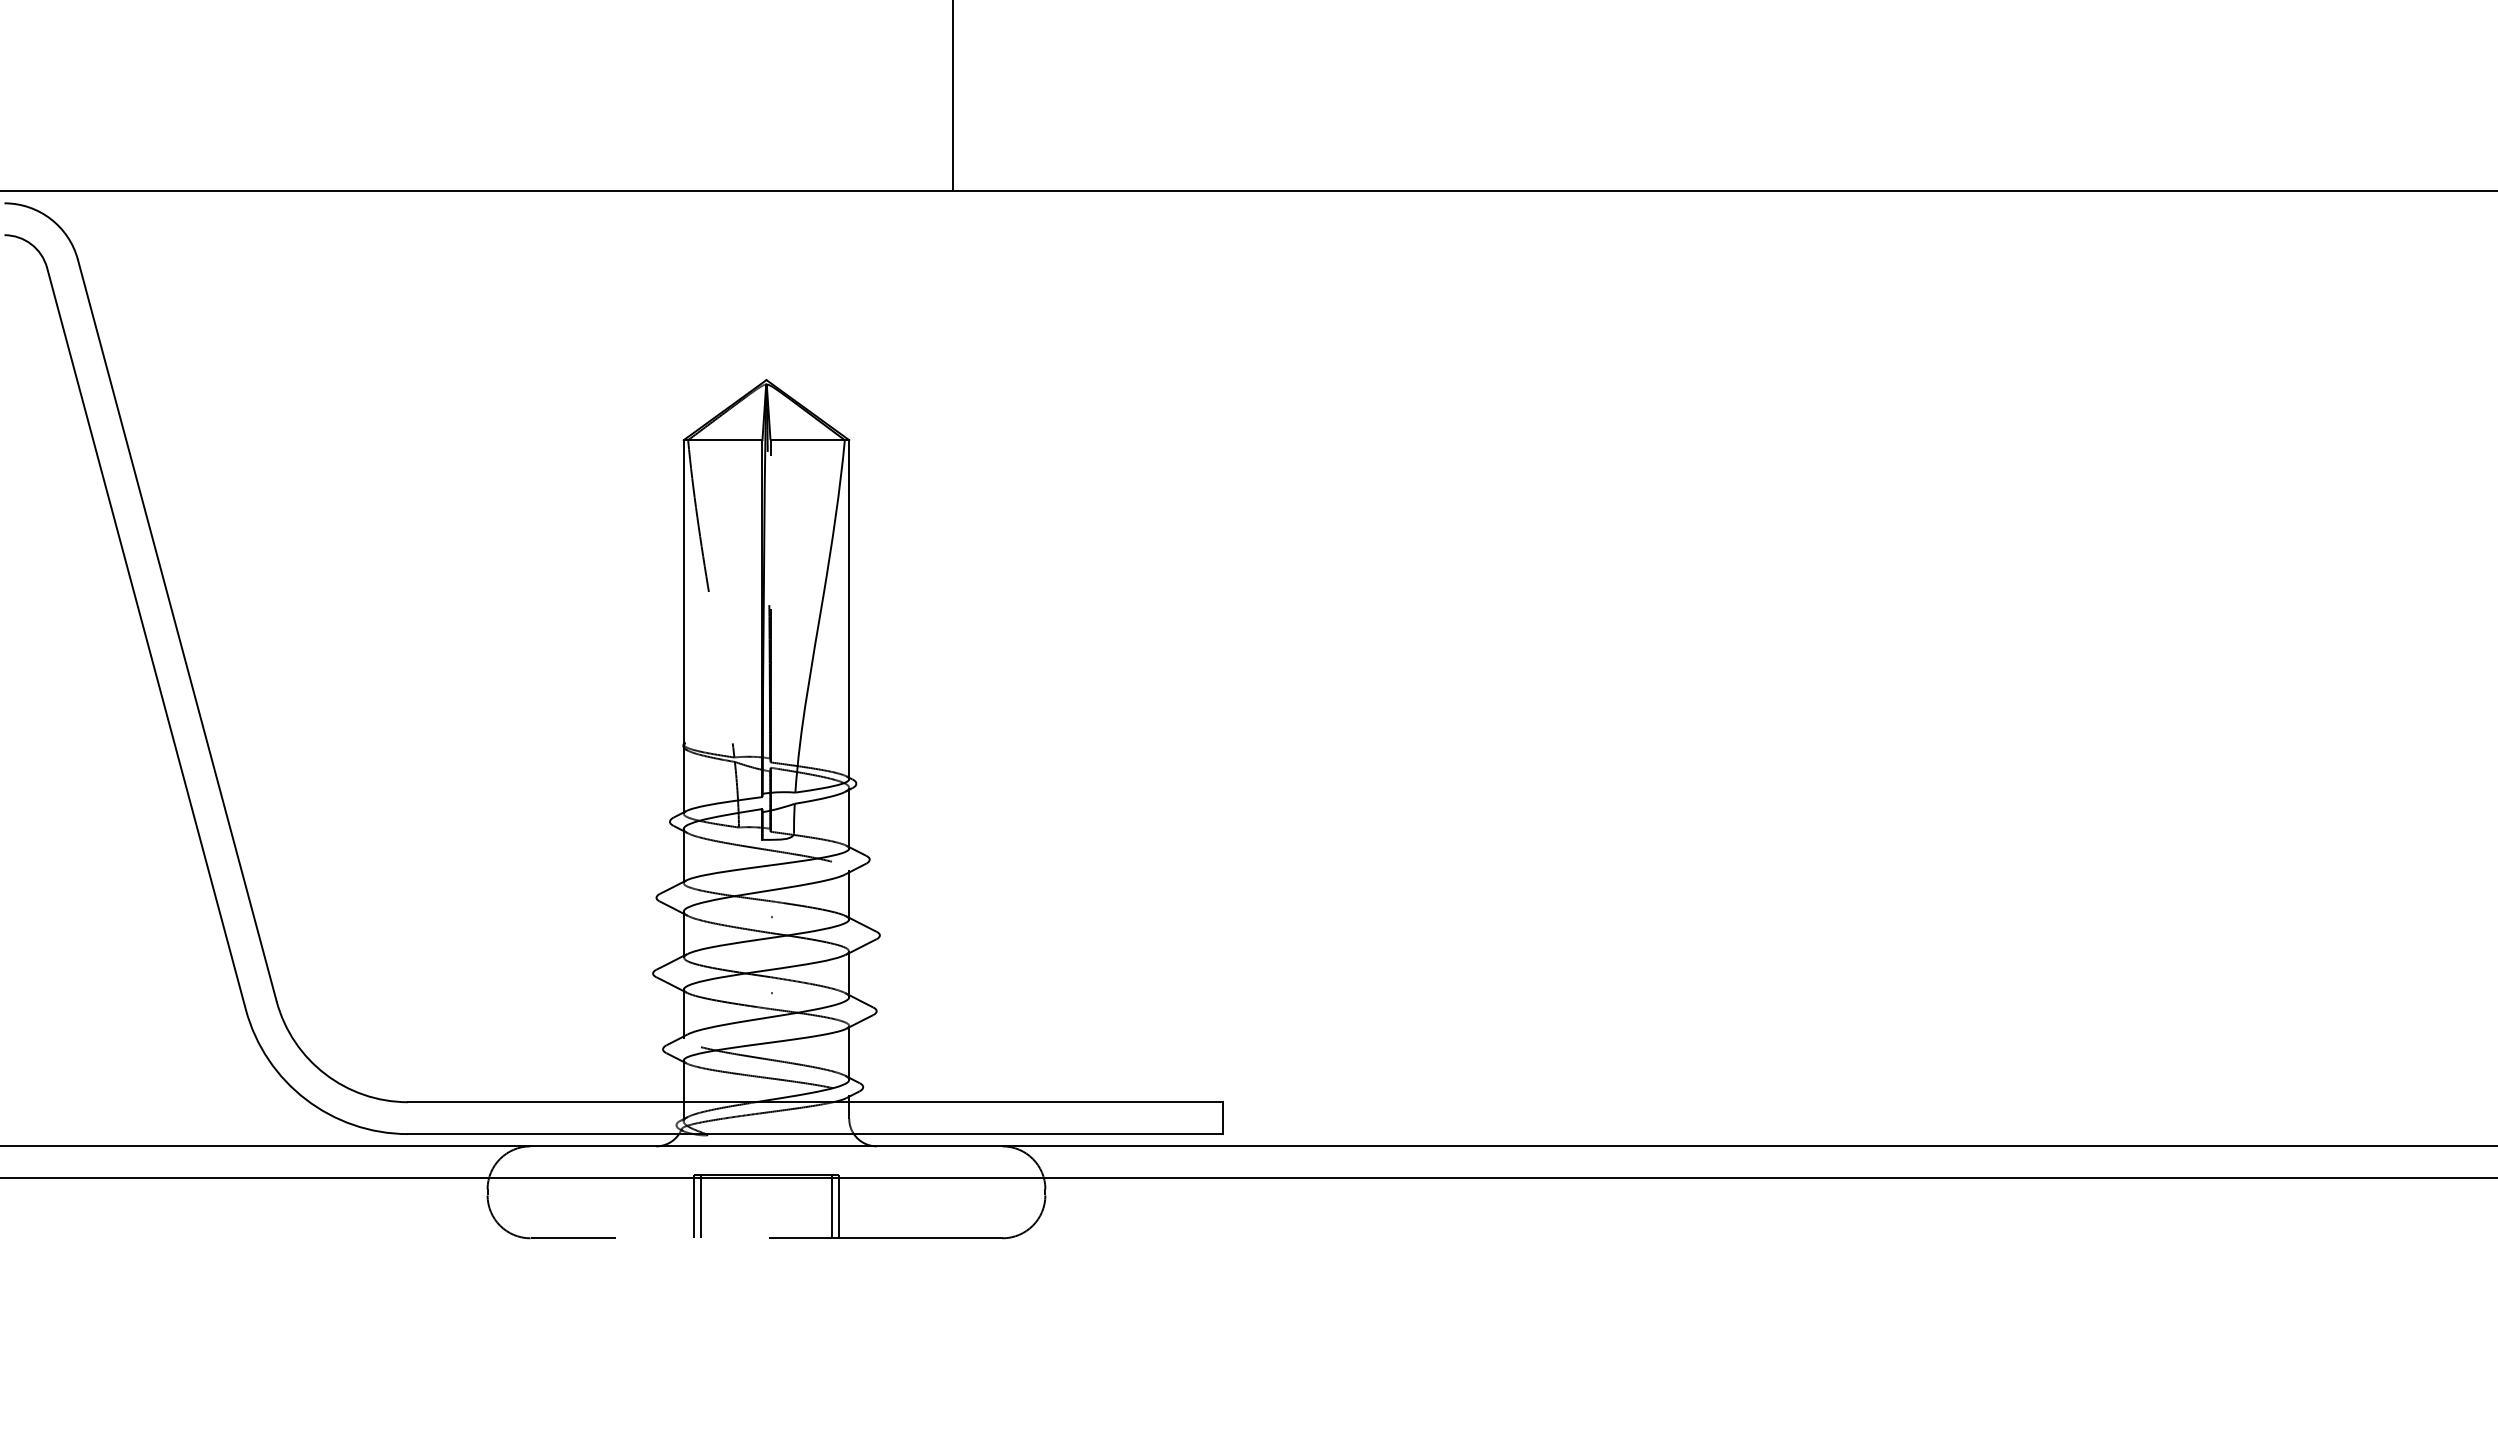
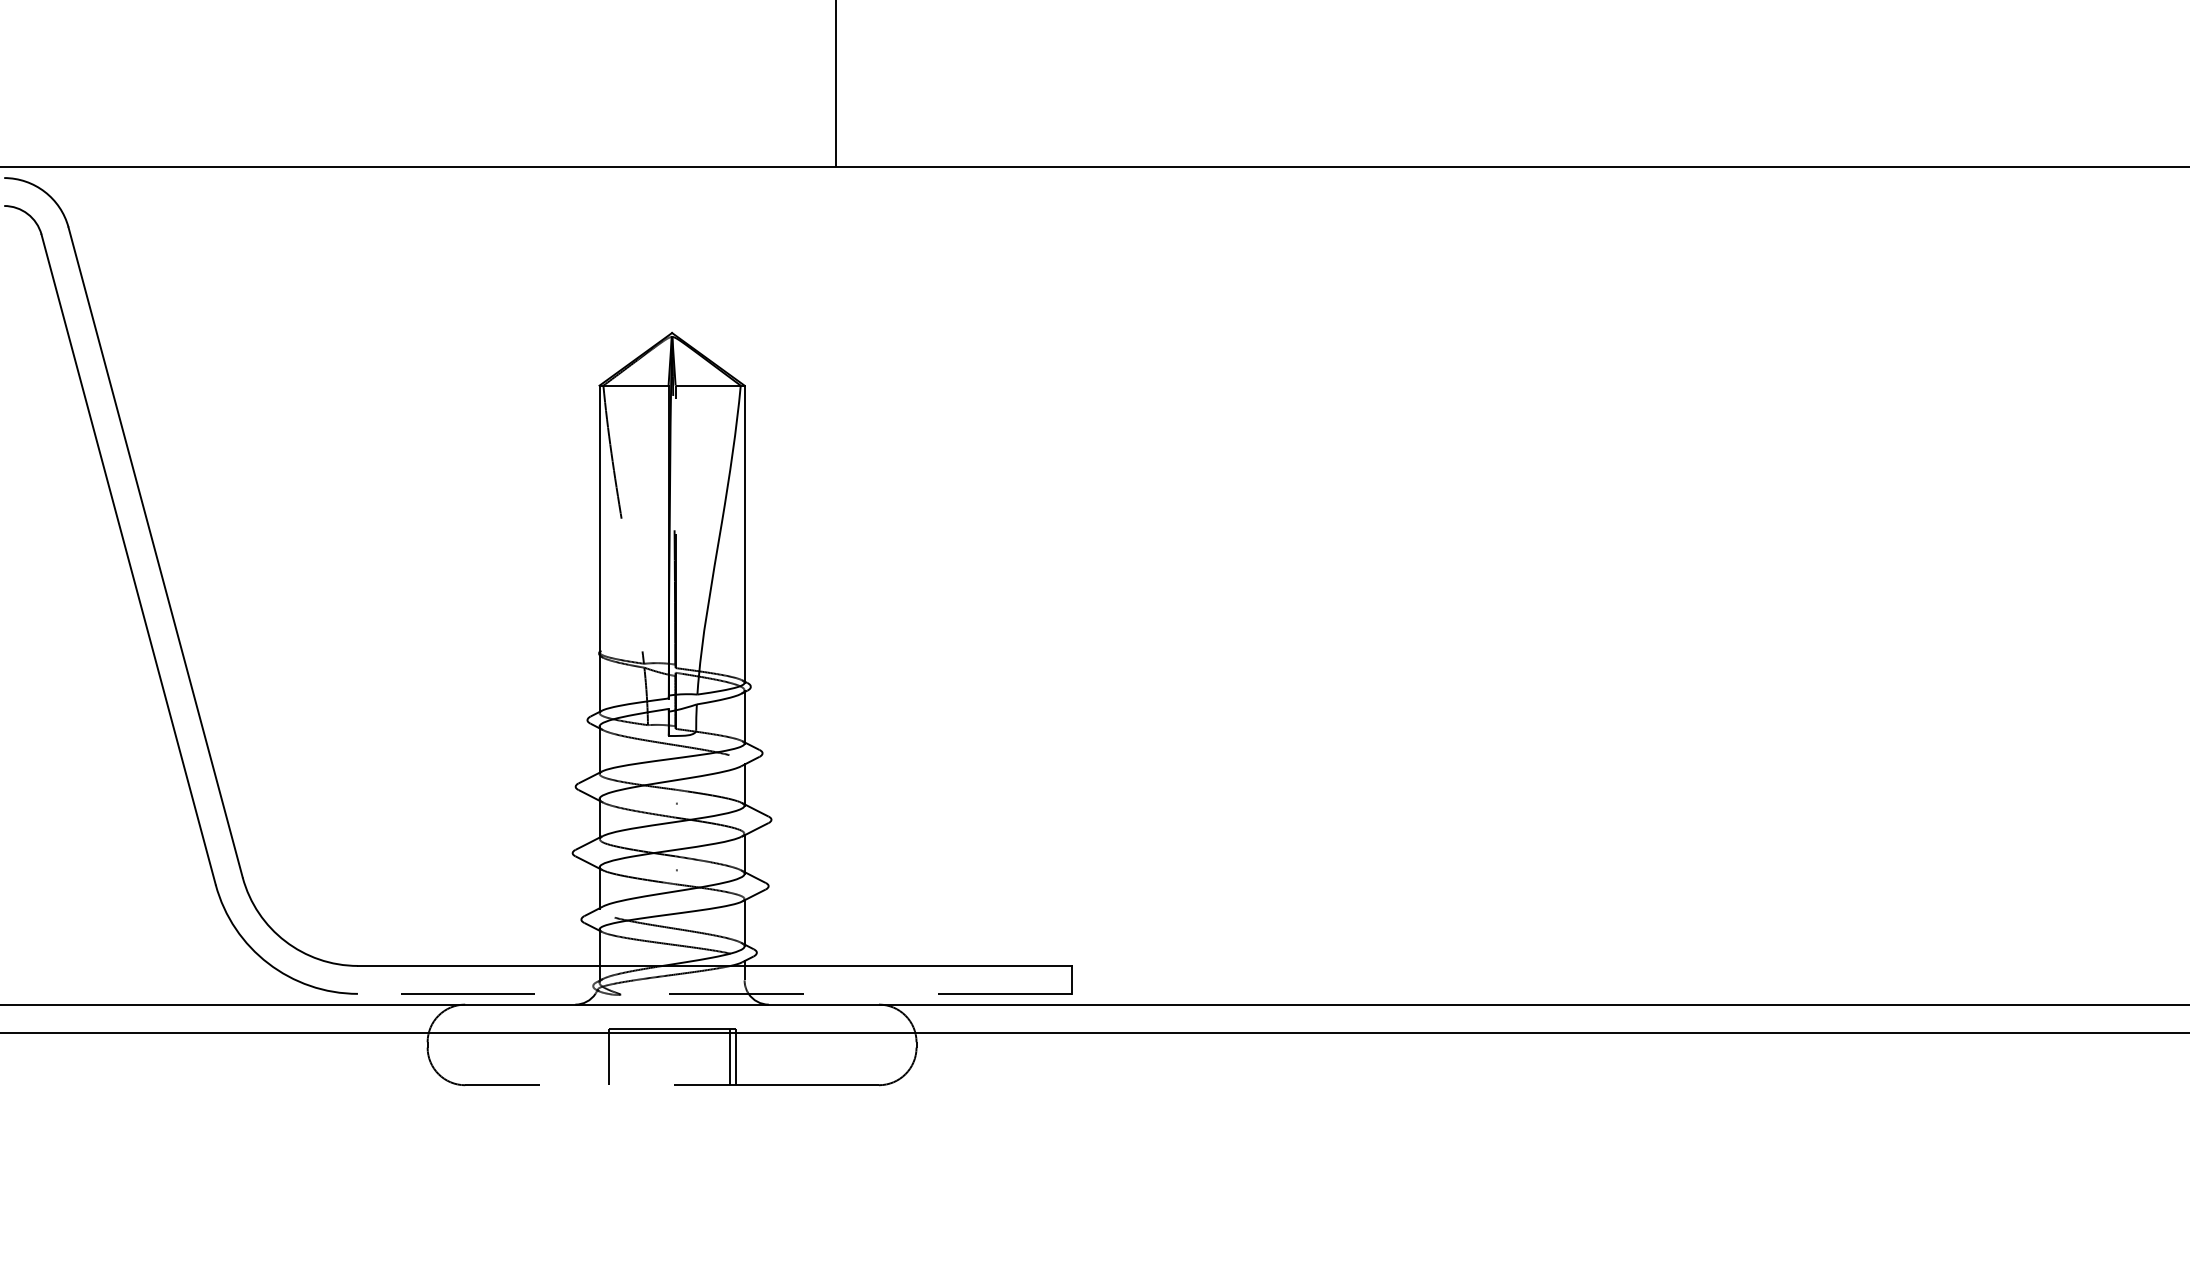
line: (815, 1134) -> (715, 994), solid -> dashed
line: (700, 1206) -> (614, 1057), removed

